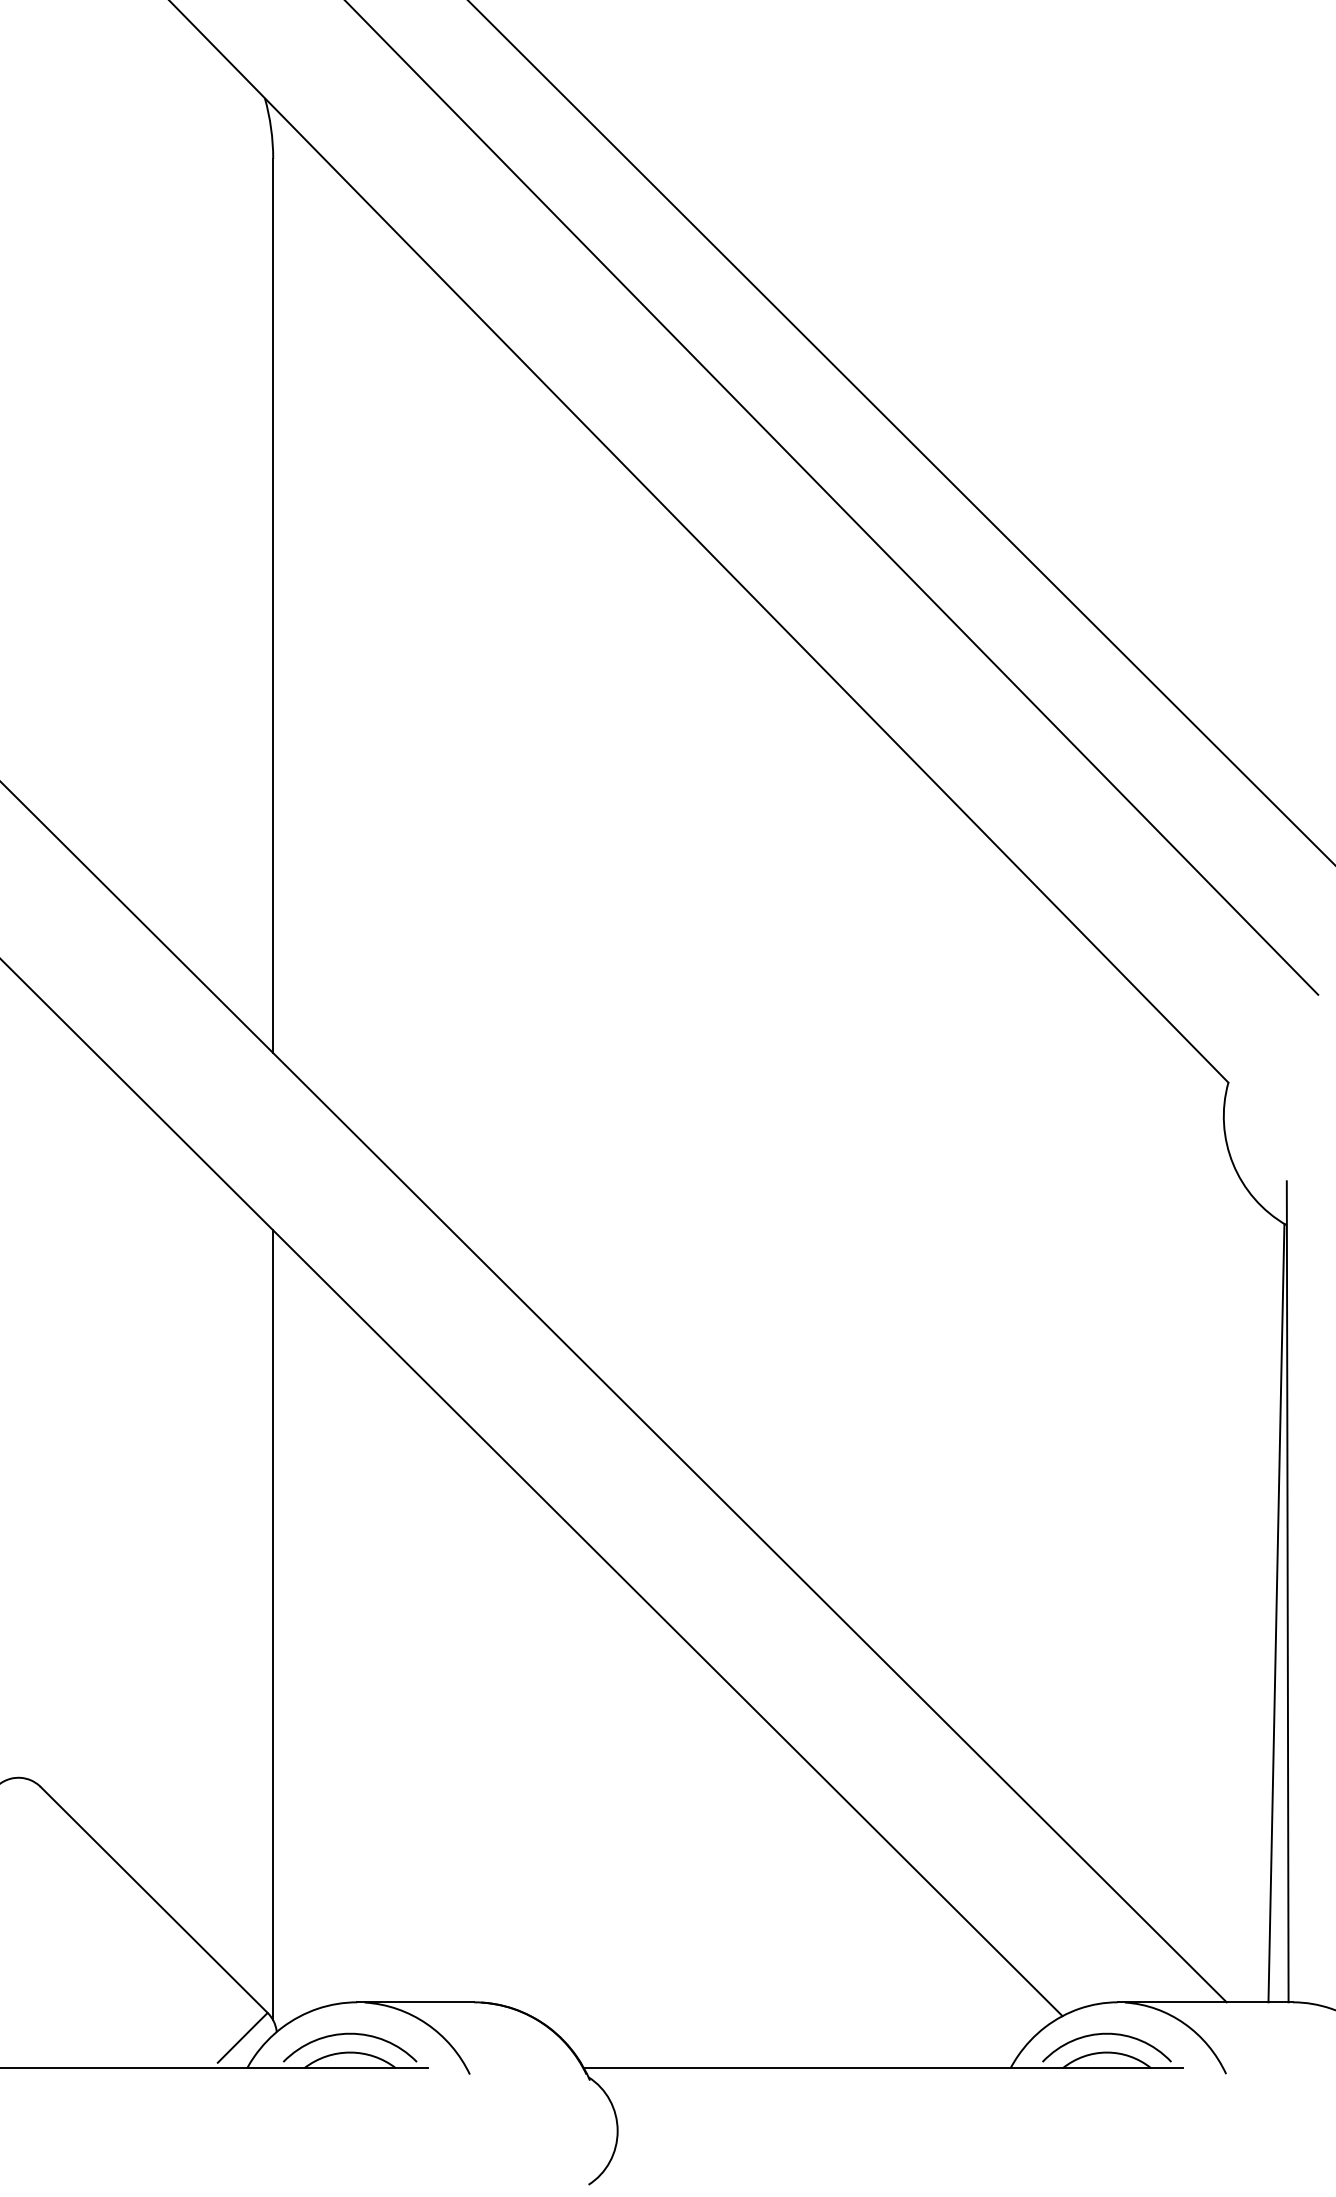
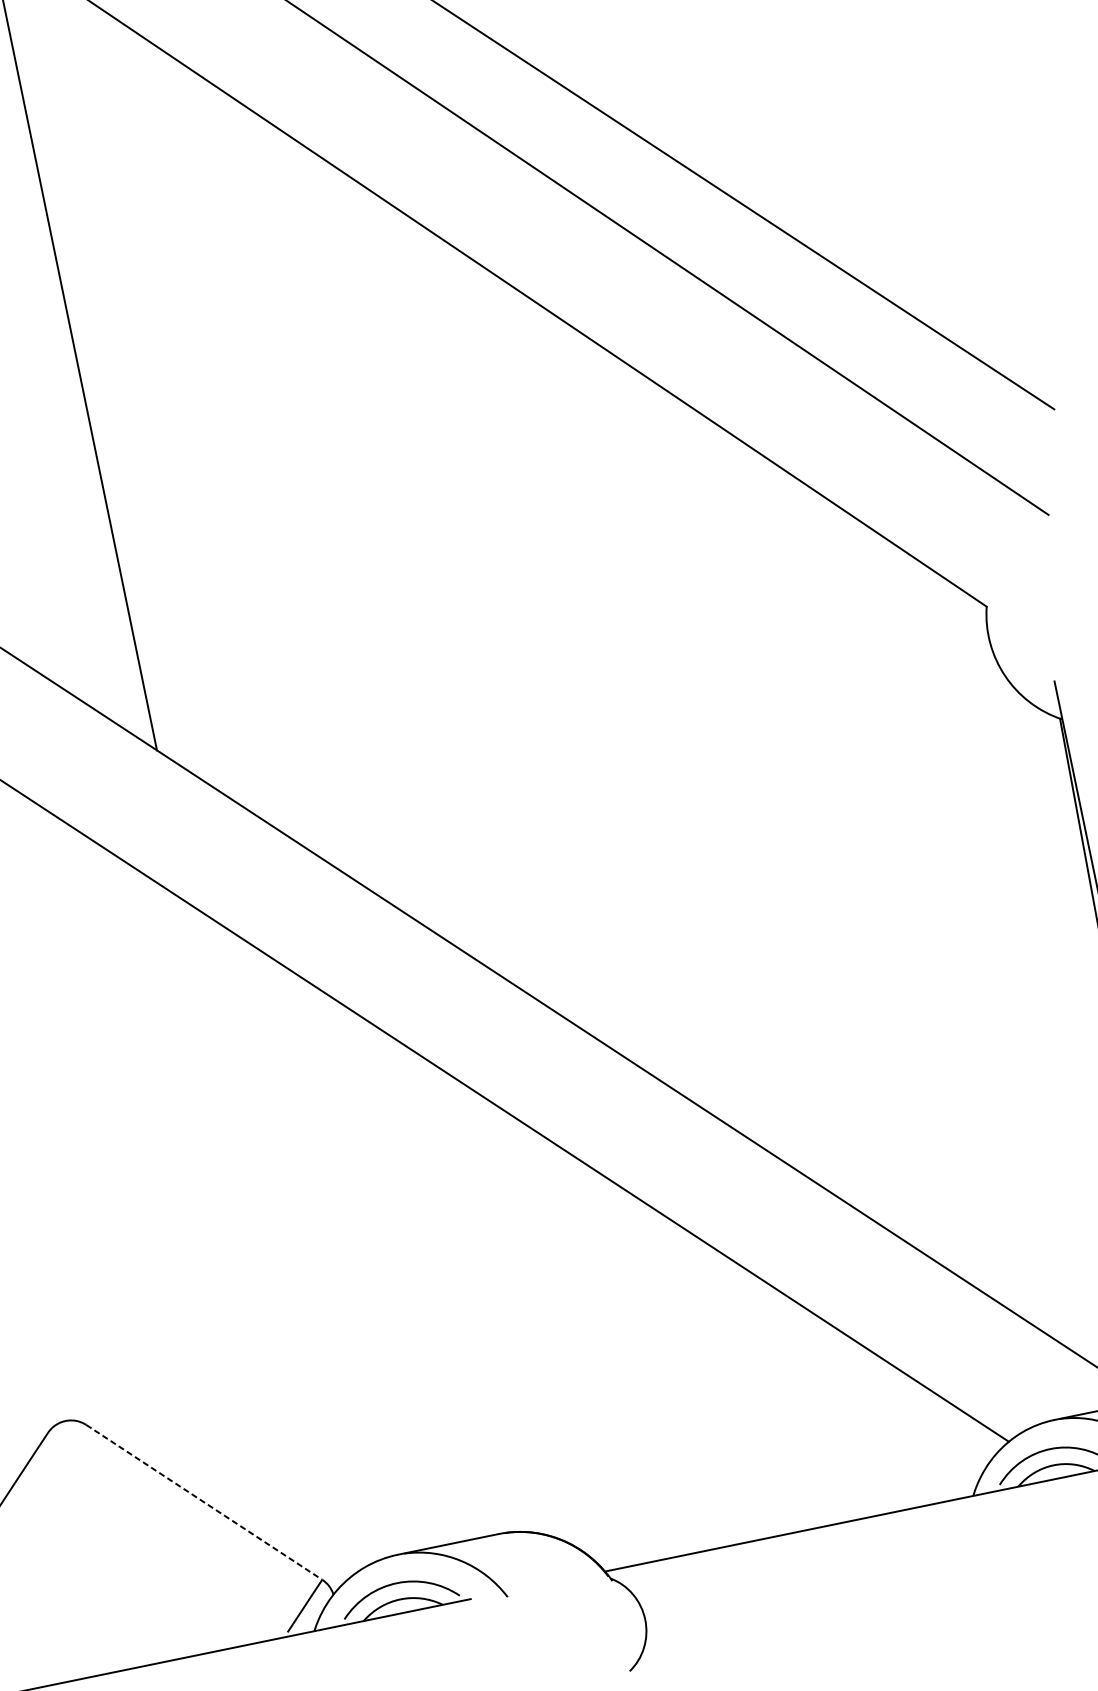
line: (273, 1625) -> (258, 1244), removed
line: (154, 1900) -> (204, 1502), solid -> dashed

